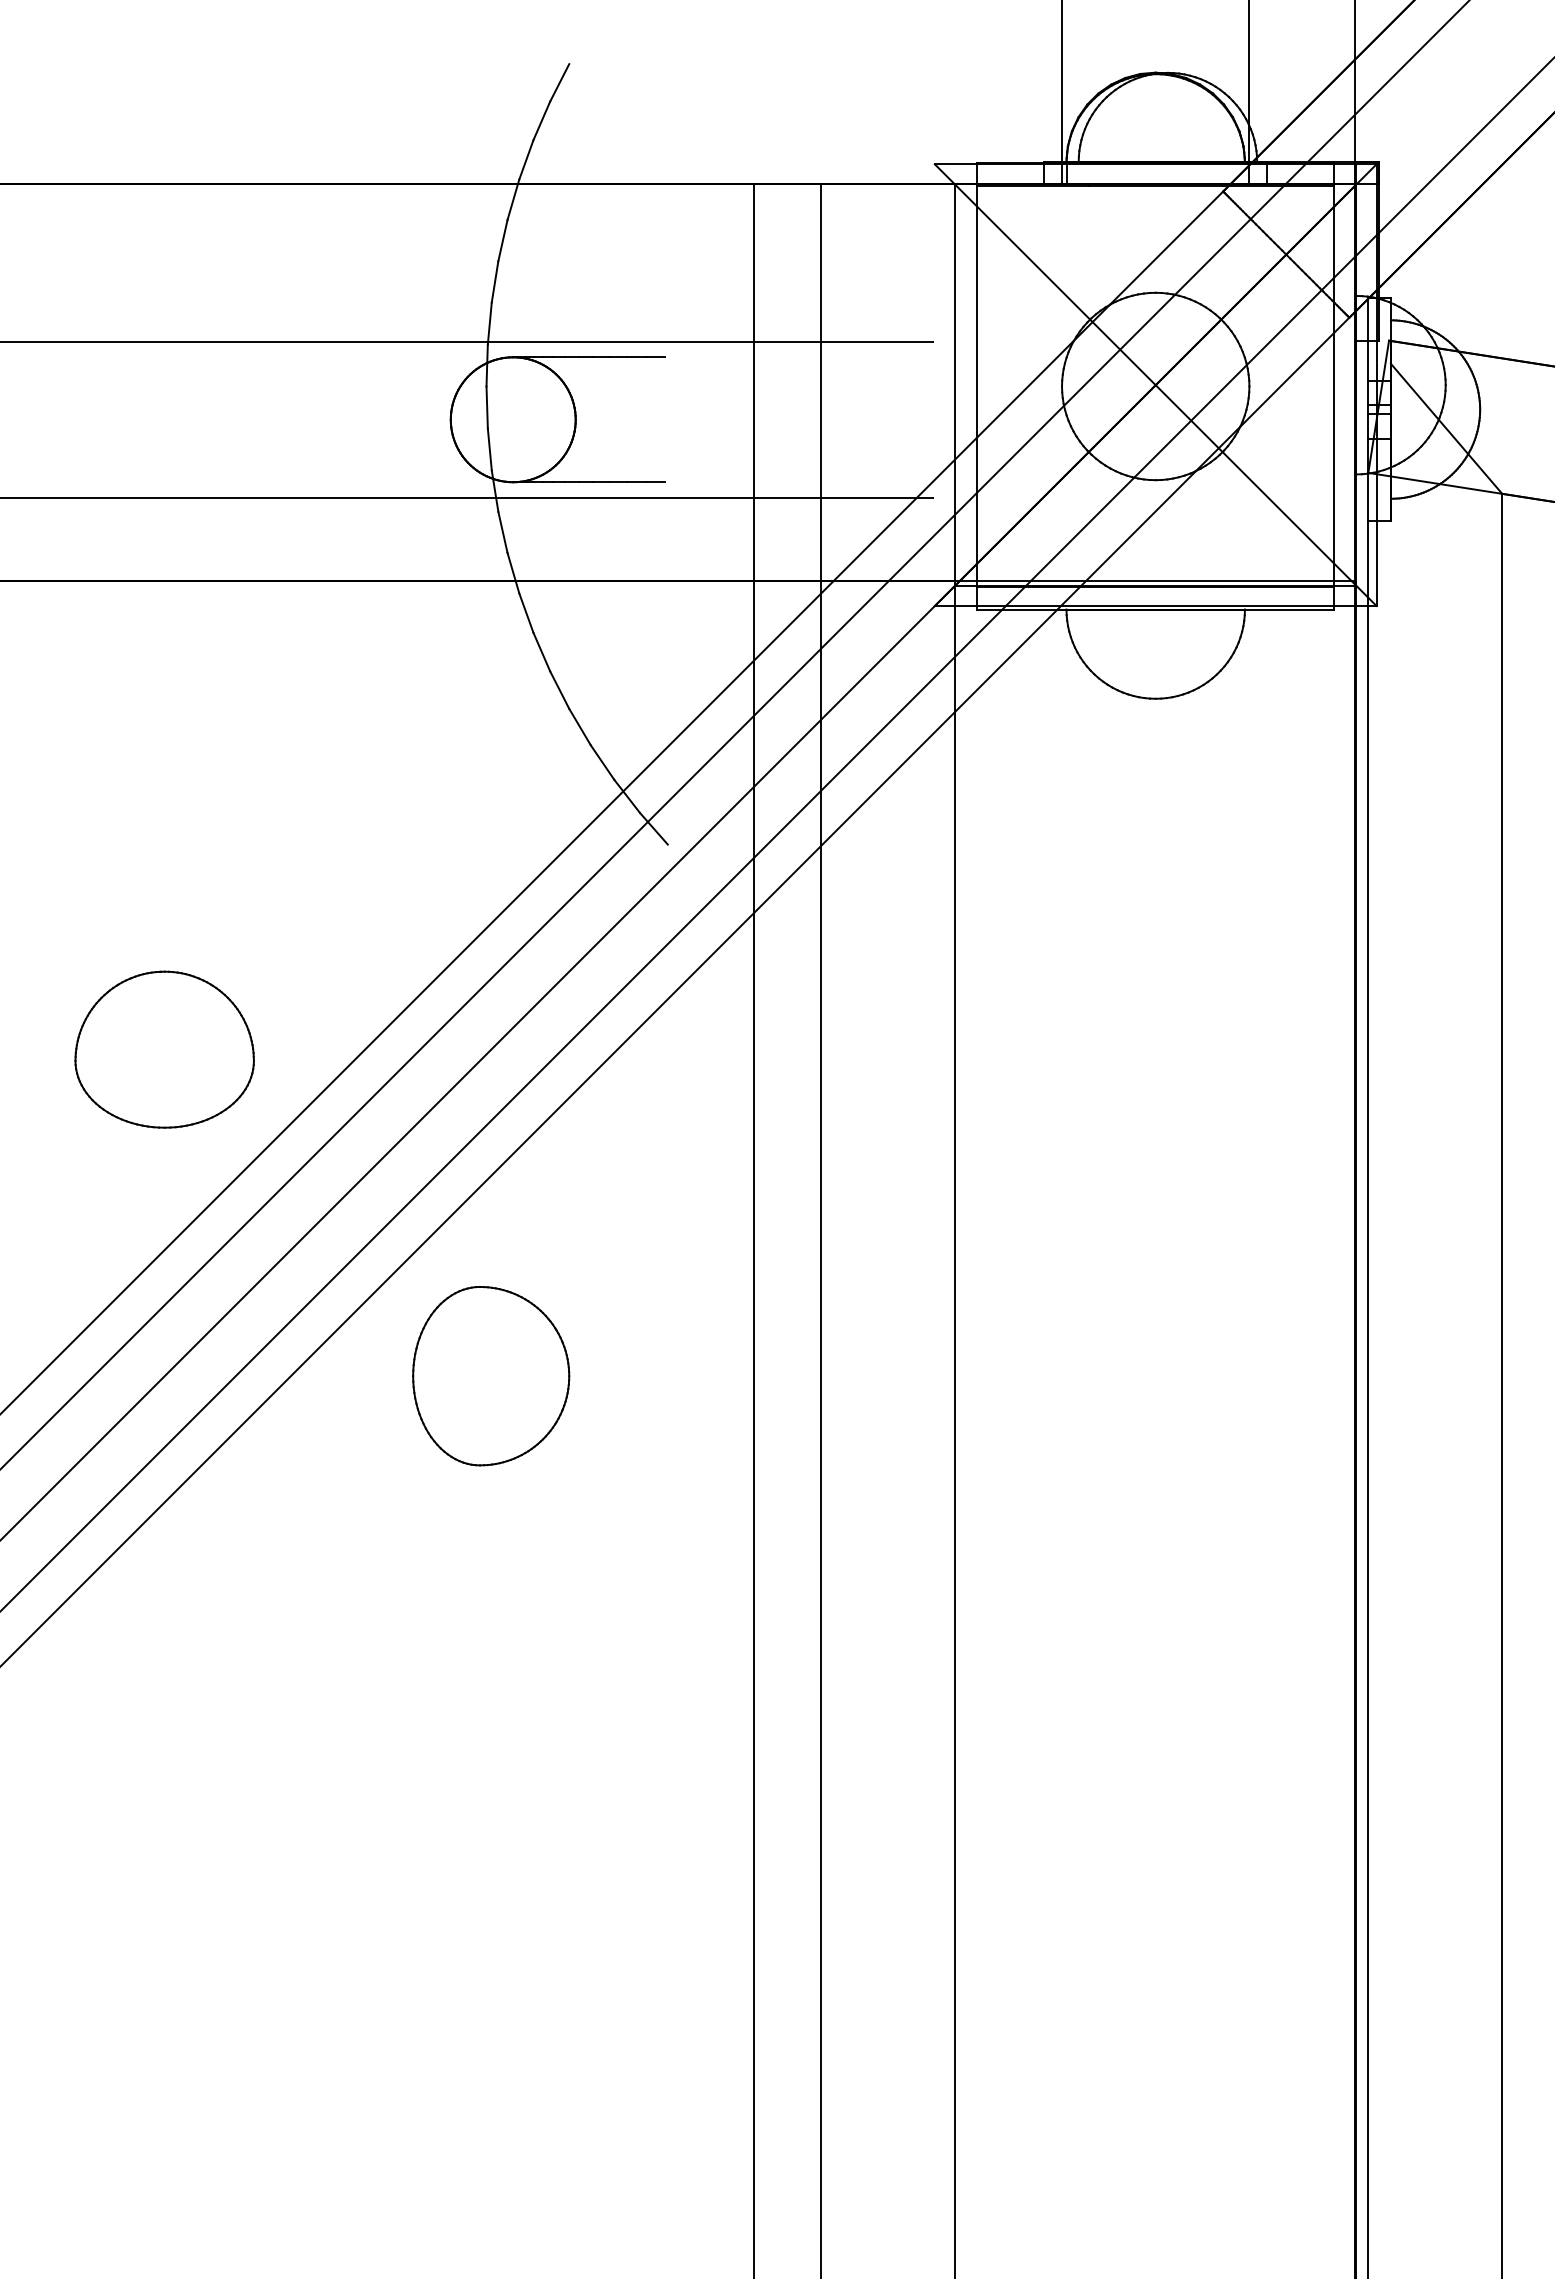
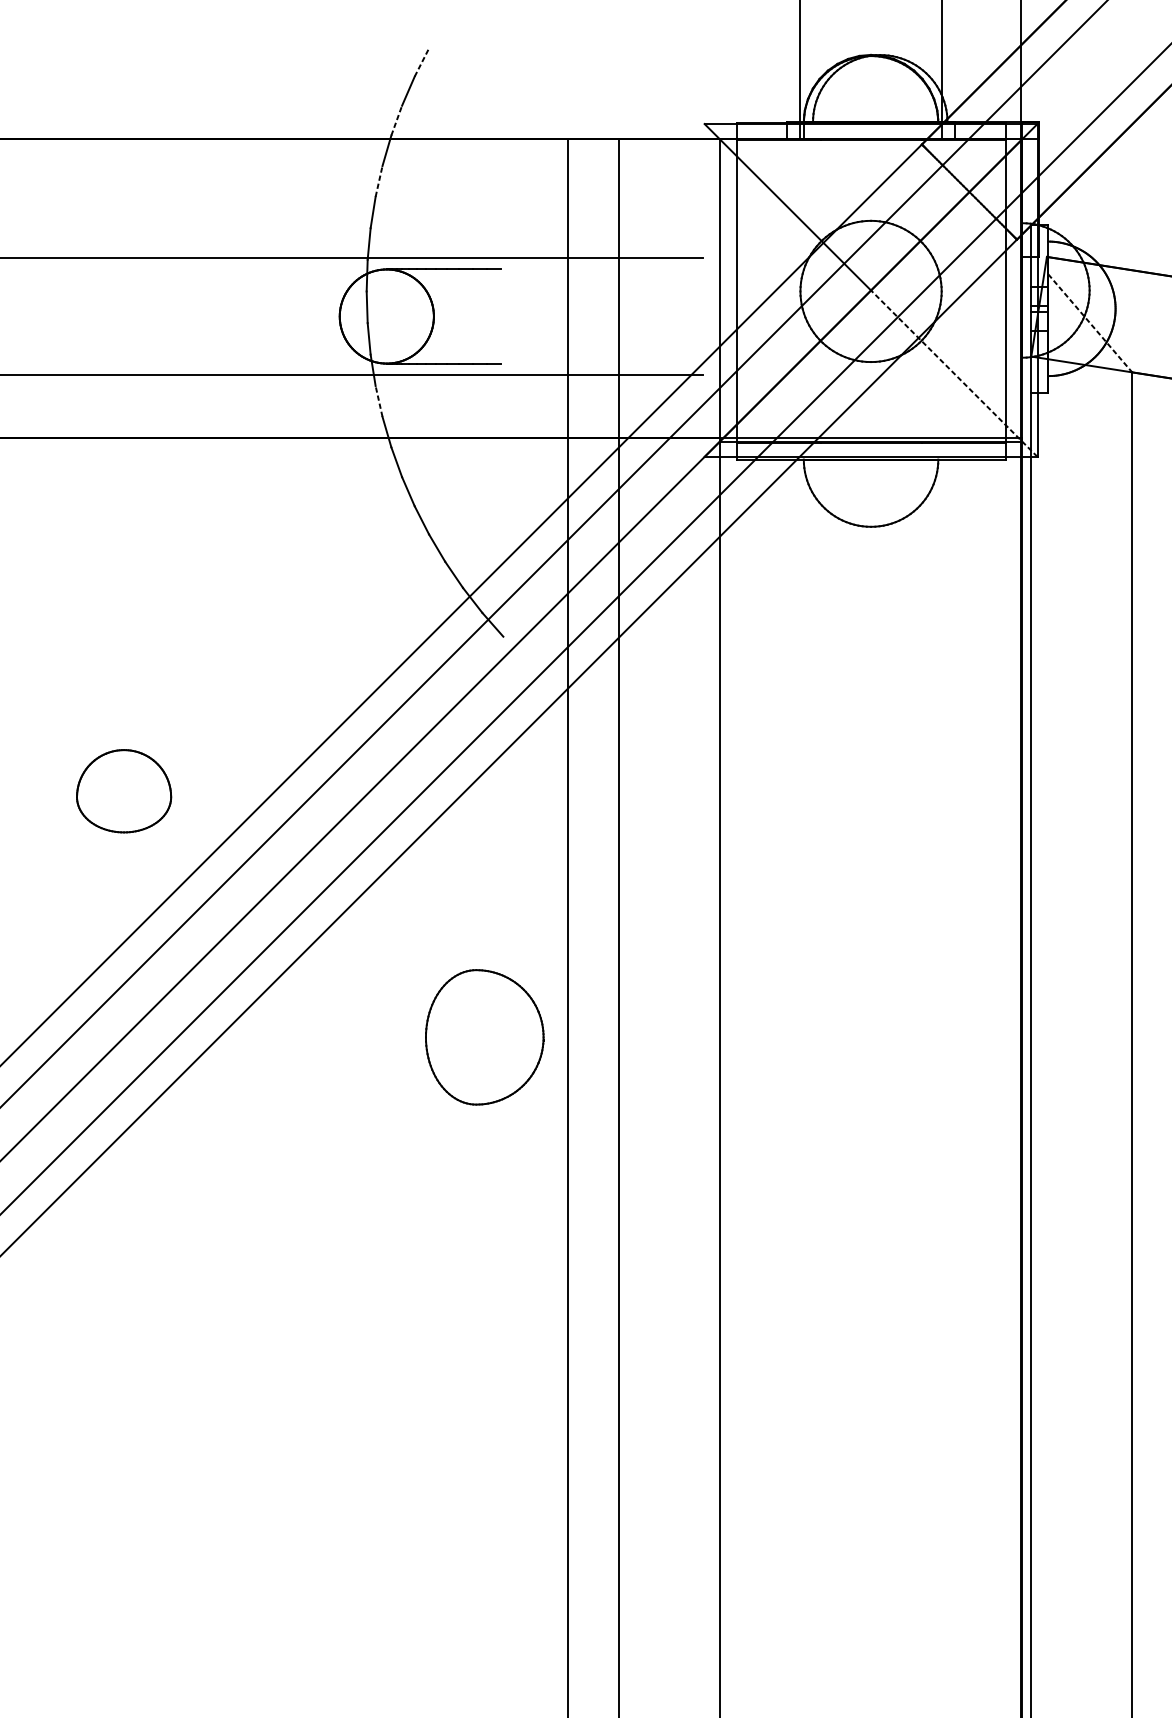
line: (559, 82) -> (421, 62), solid -> dashed
line: (526, 159) -> (396, 120), solid -> dashed
line: (503, 240) -> (379, 181), solid -> dashed
line: (1446, 428) -> (1090, 323), solid -> dashed
line: (1265, 495) -> (953, 373), solid -> dashed
line: (502, 531) -> (378, 400), solid -> dashed
part: (164, 1049) -> (123, 791), size x0.7
part: (491, 1376) -> (485, 1037), moved

